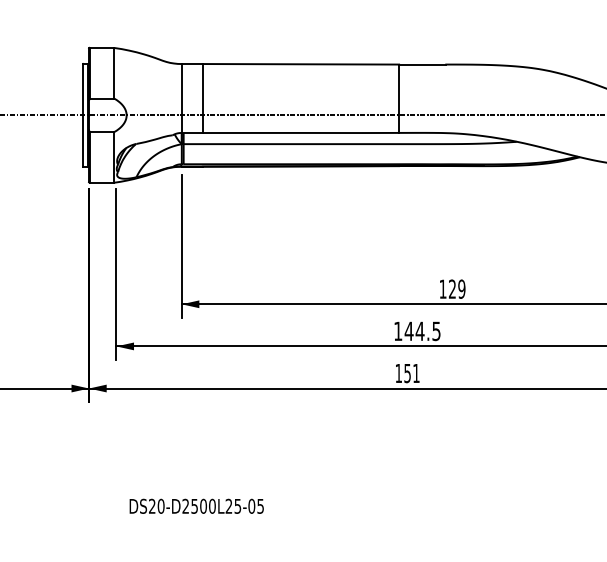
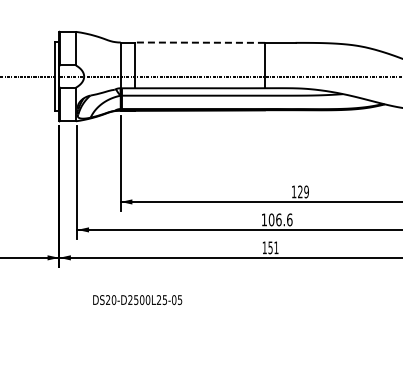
line: (300, 63) -> (199, 42), solid -> dashed
text: (422, 330) -> (280, 219), 144.5 -> 106.6
text: (196, 505) -> (137, 299), moved

